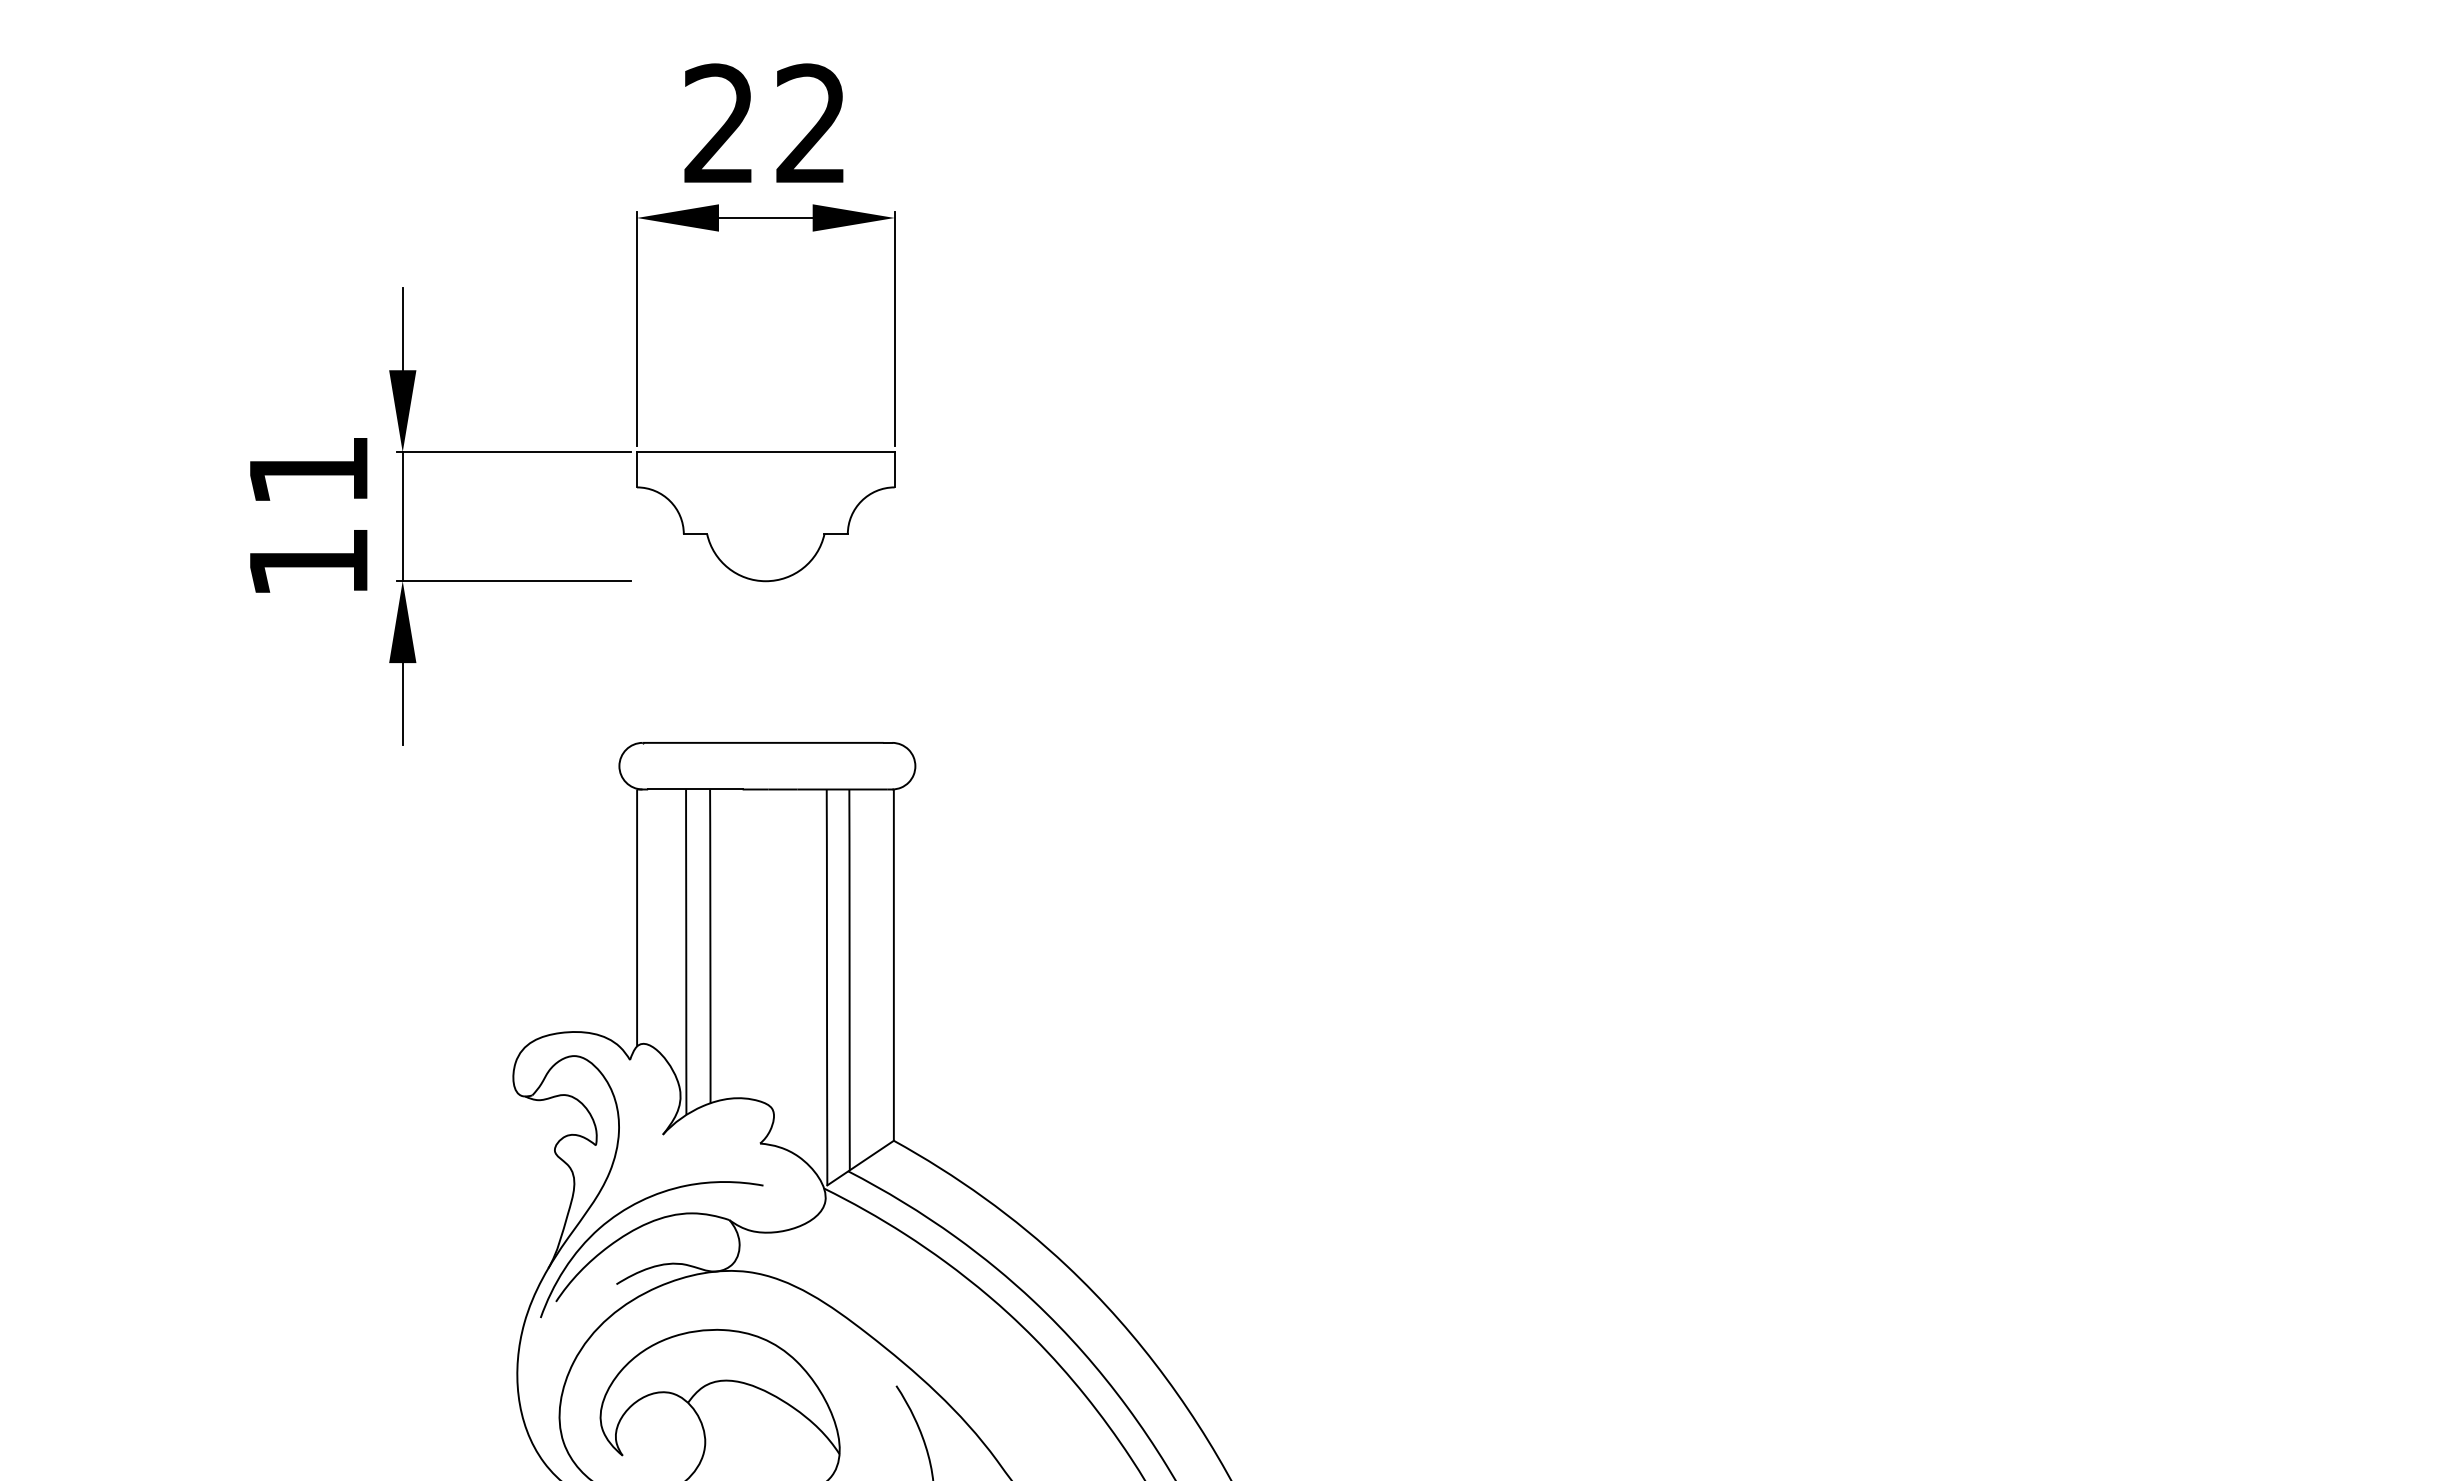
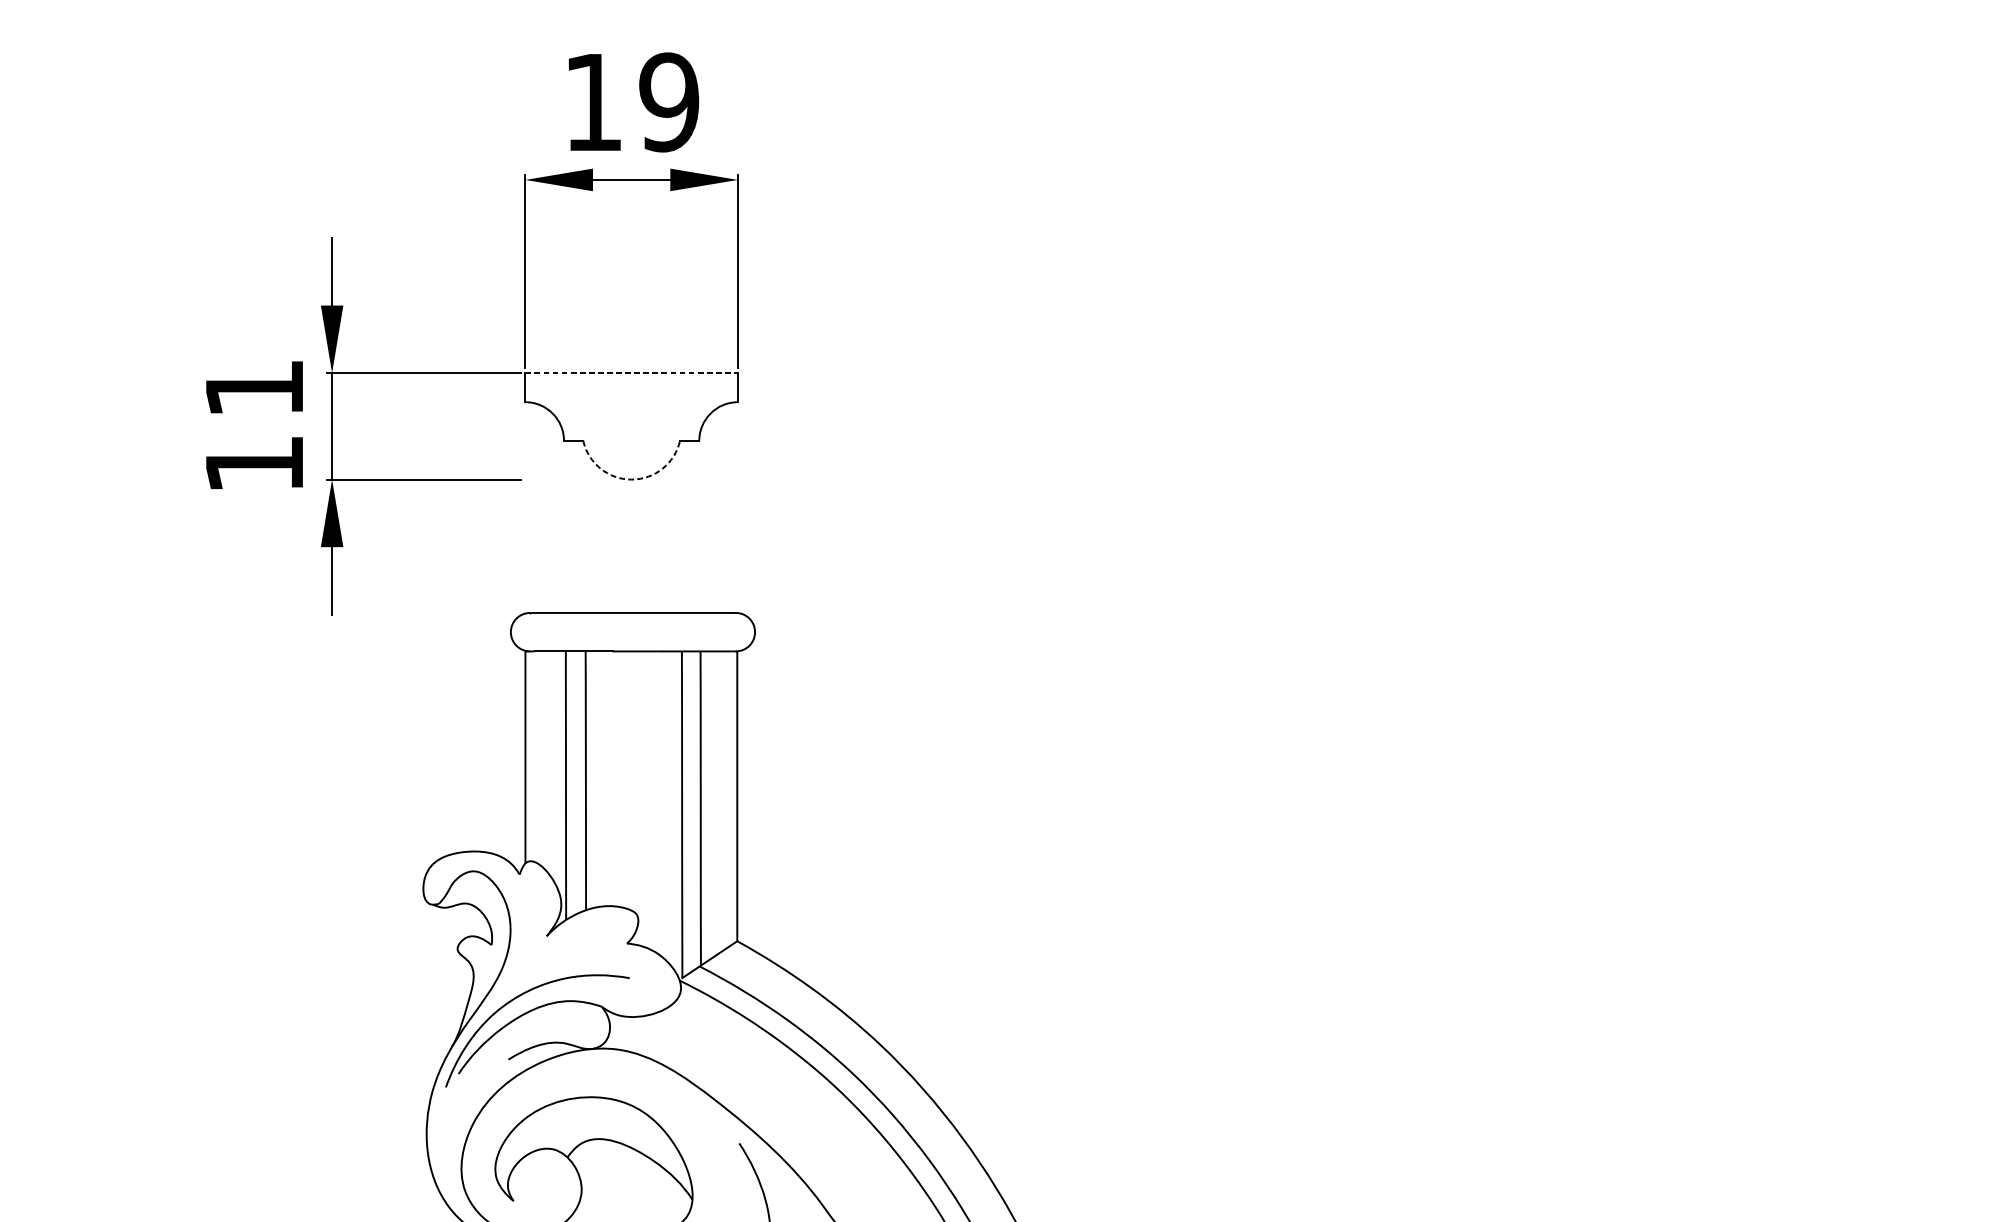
text: (765, 123) -> (631, 101), 22 -> 19
line: (765, 452) -> (631, 373), solid -> dashed
arc: (765, 581) -> (631, 479), solid -> dashed

